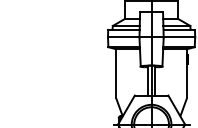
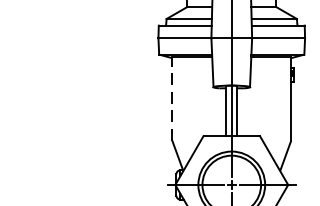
line: (116, 73) -> (172, 98), solid -> dashed

